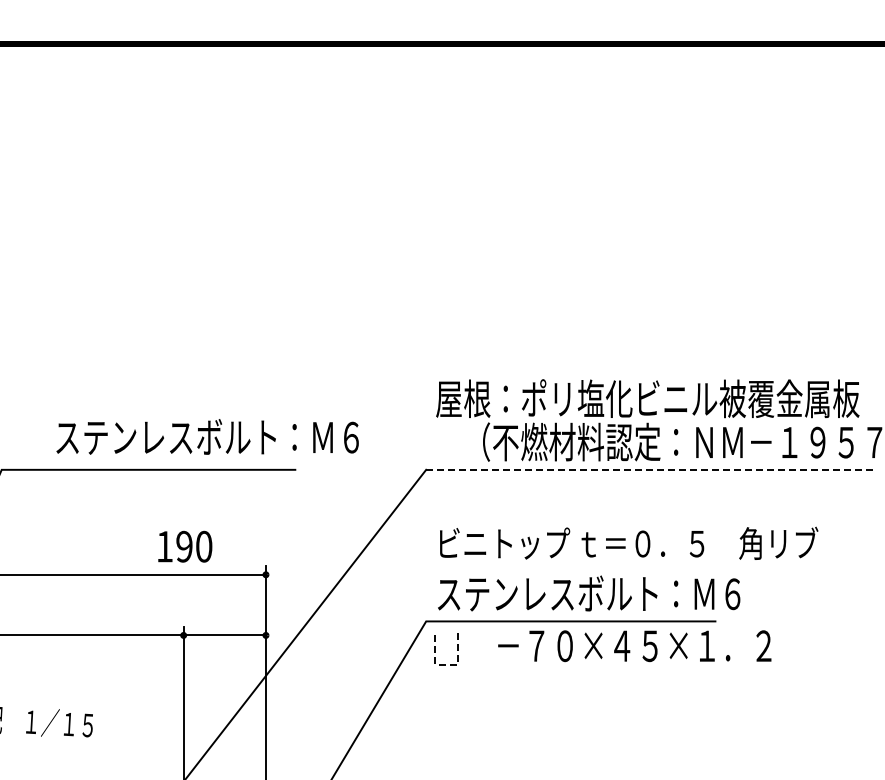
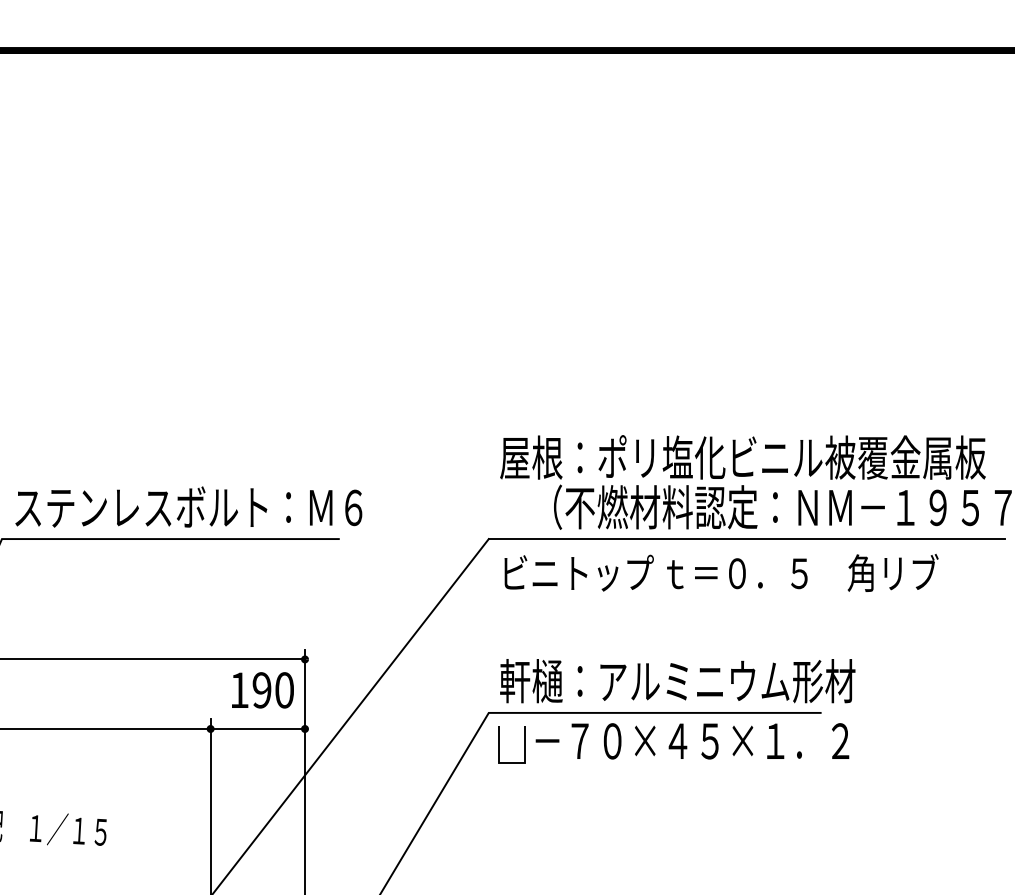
text: (207, 436) -> (188, 506), moved
line: (651, 469) -> (747, 538), dashed -> solid
text: (629, 542) -> (721, 571), moved
text: (185, 546) -> (263, 690), moved
text: (590, 593) -> (677, 680), ステンレスボルト：Ｍ６ -> 軒樋：アルミニウム形材
text: (634, 646) -> (692, 741), moved
line: (445, 664) -> (510, 762), dashed -> solid

